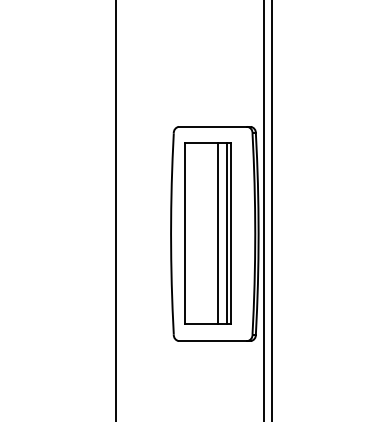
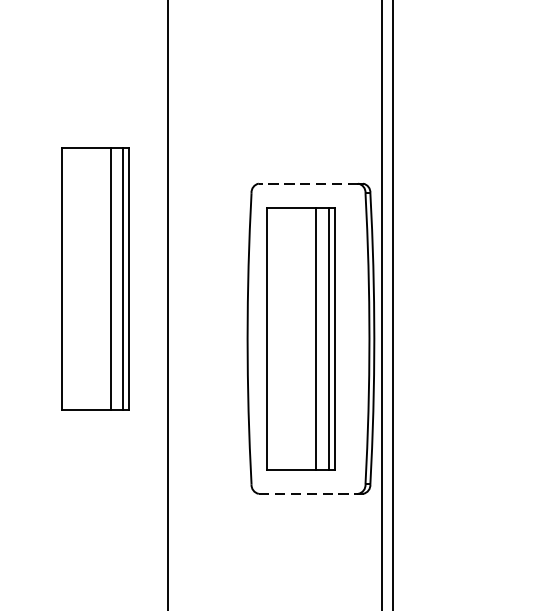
line: (212, 126) -> (307, 183), solid -> dashed
part: (65, 192) -> (94, 278), added
line: (213, 341) -> (309, 494), solid -> dashed

